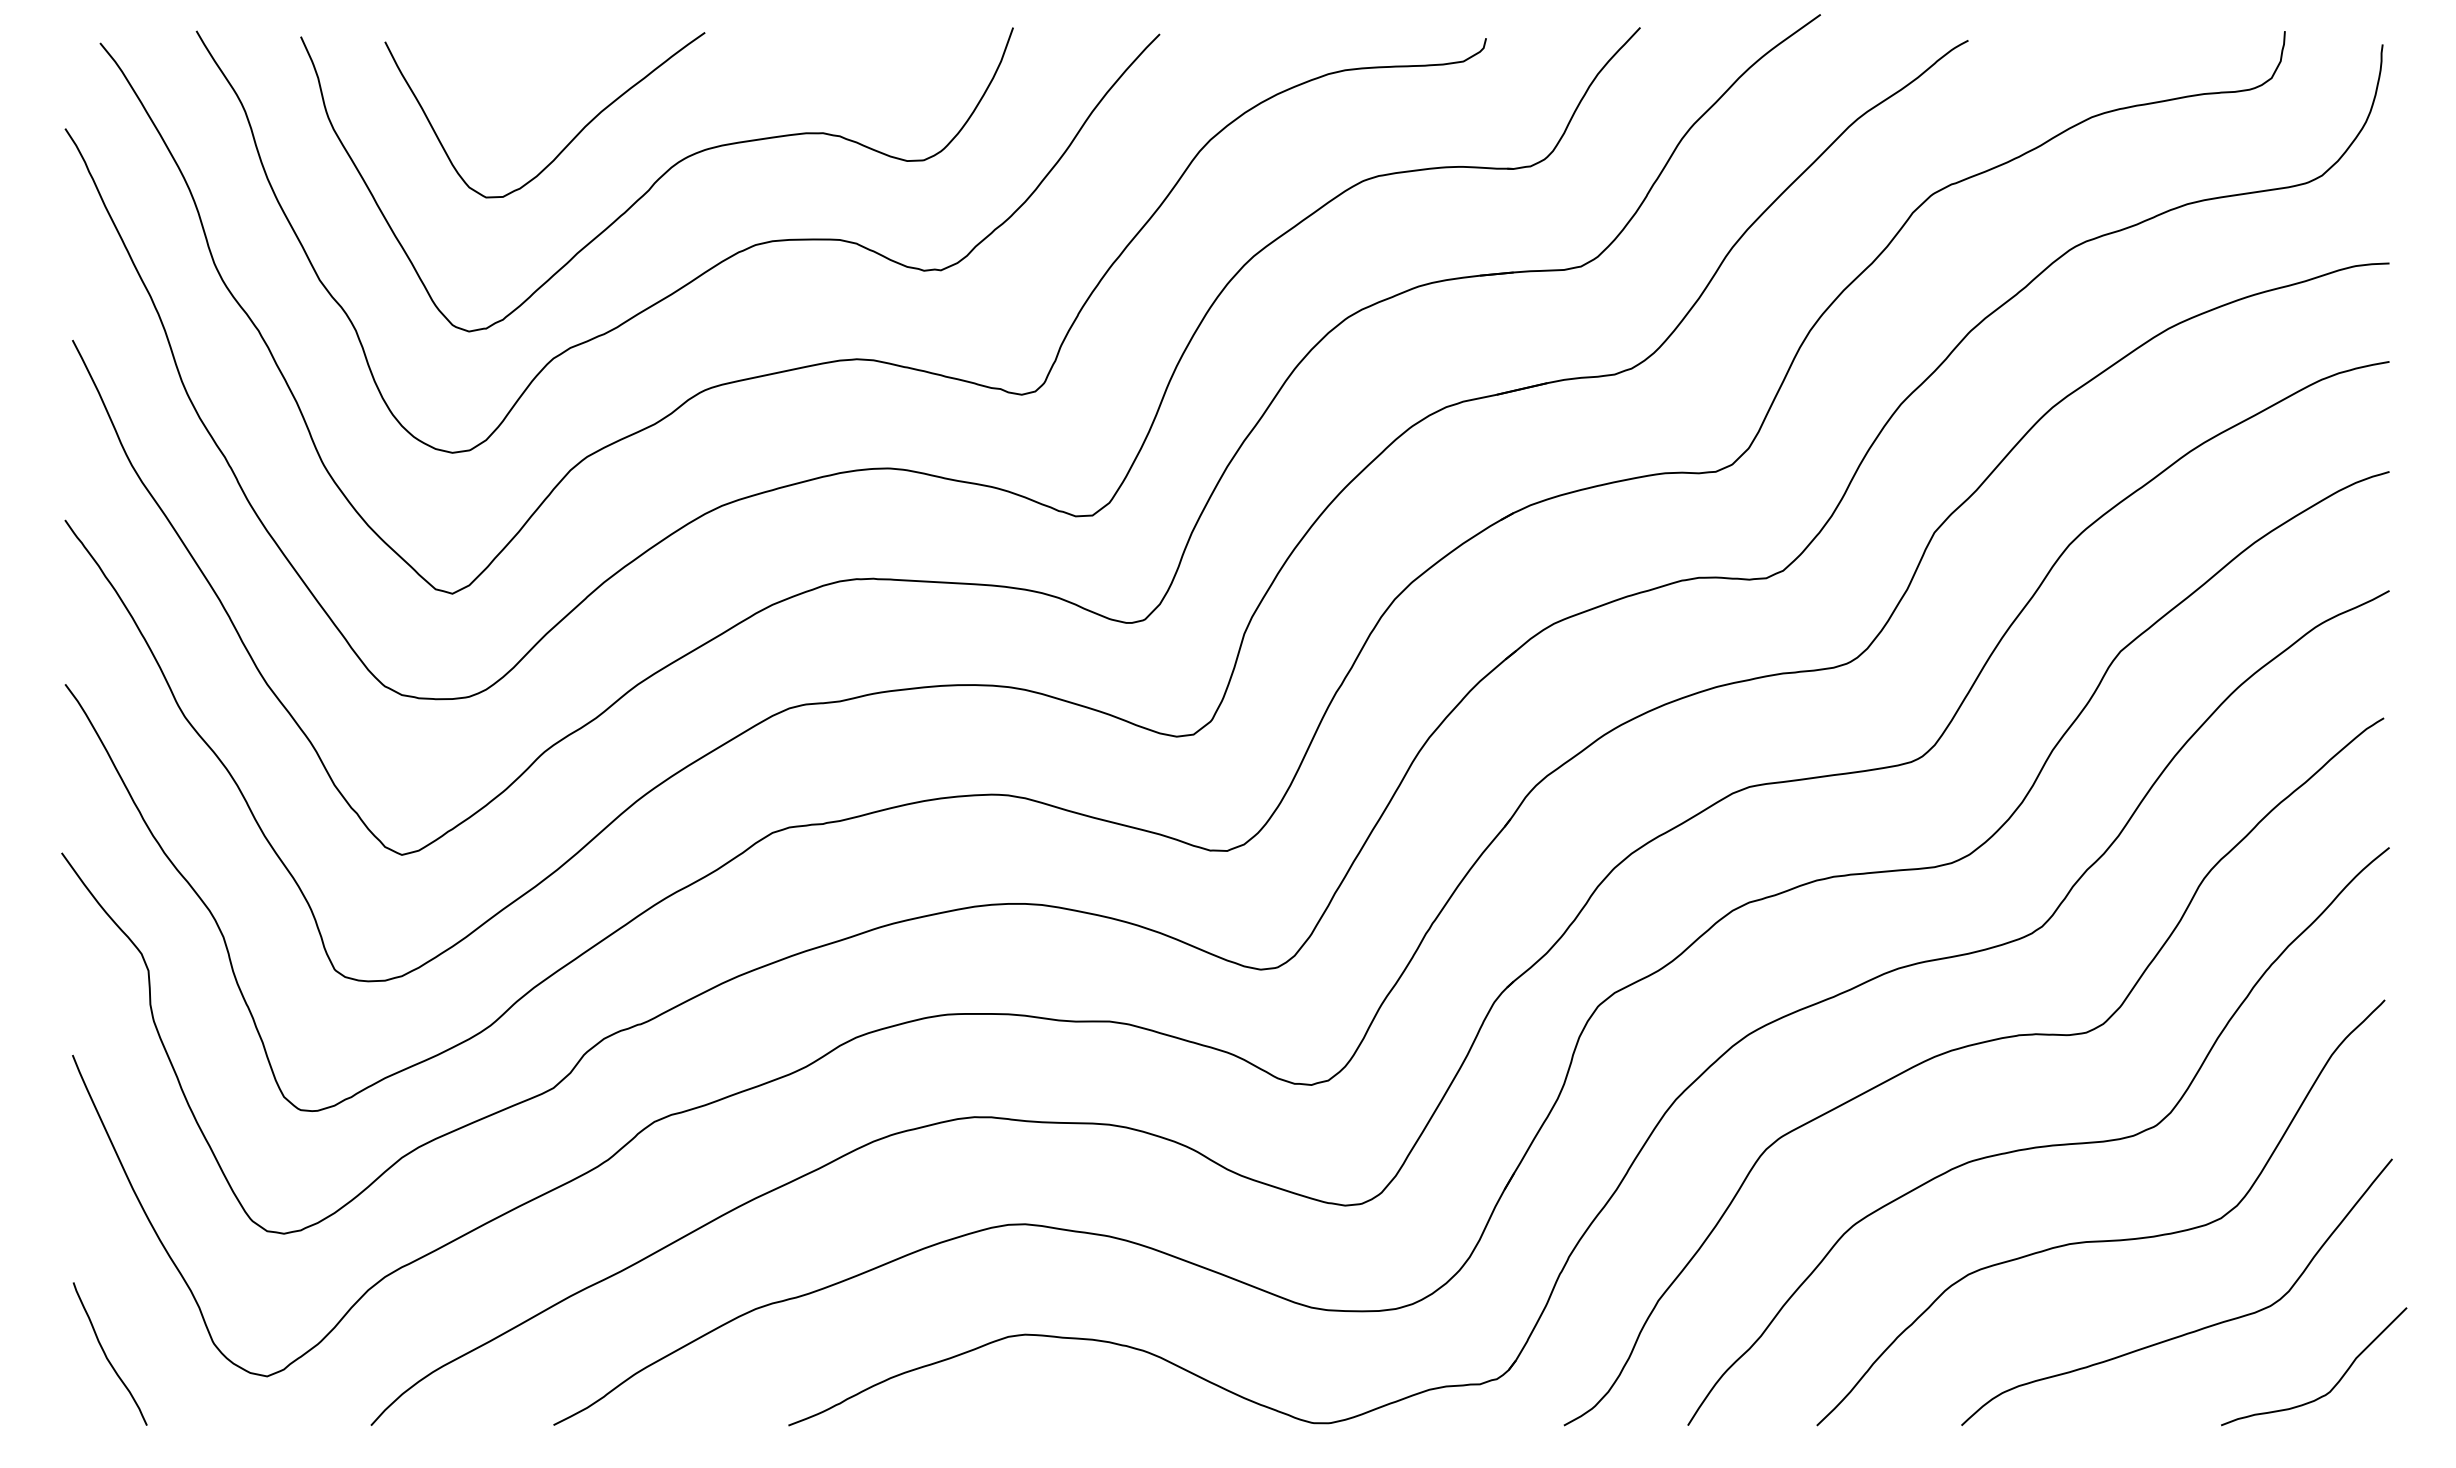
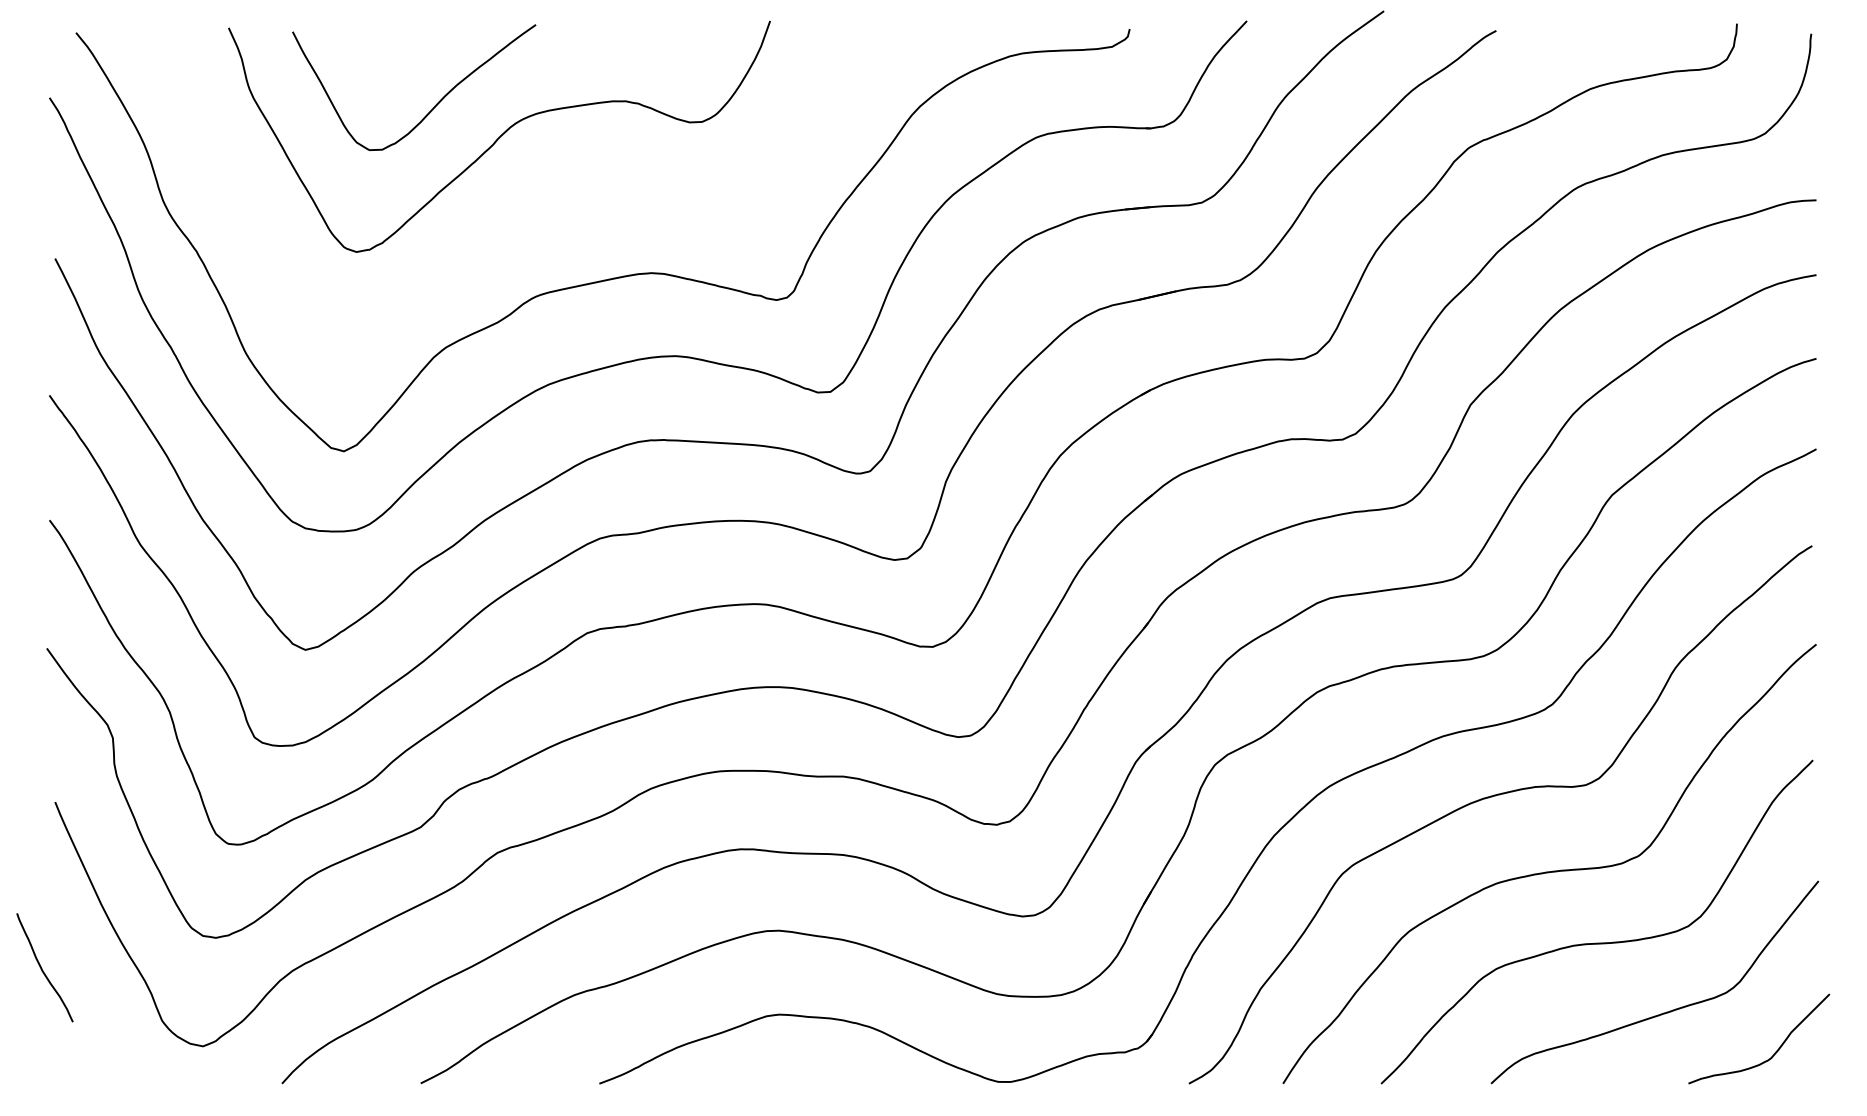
curve: (698, 275) -> (530, 209), removed
curve: (106, 1354) -> (42, 968), moved

